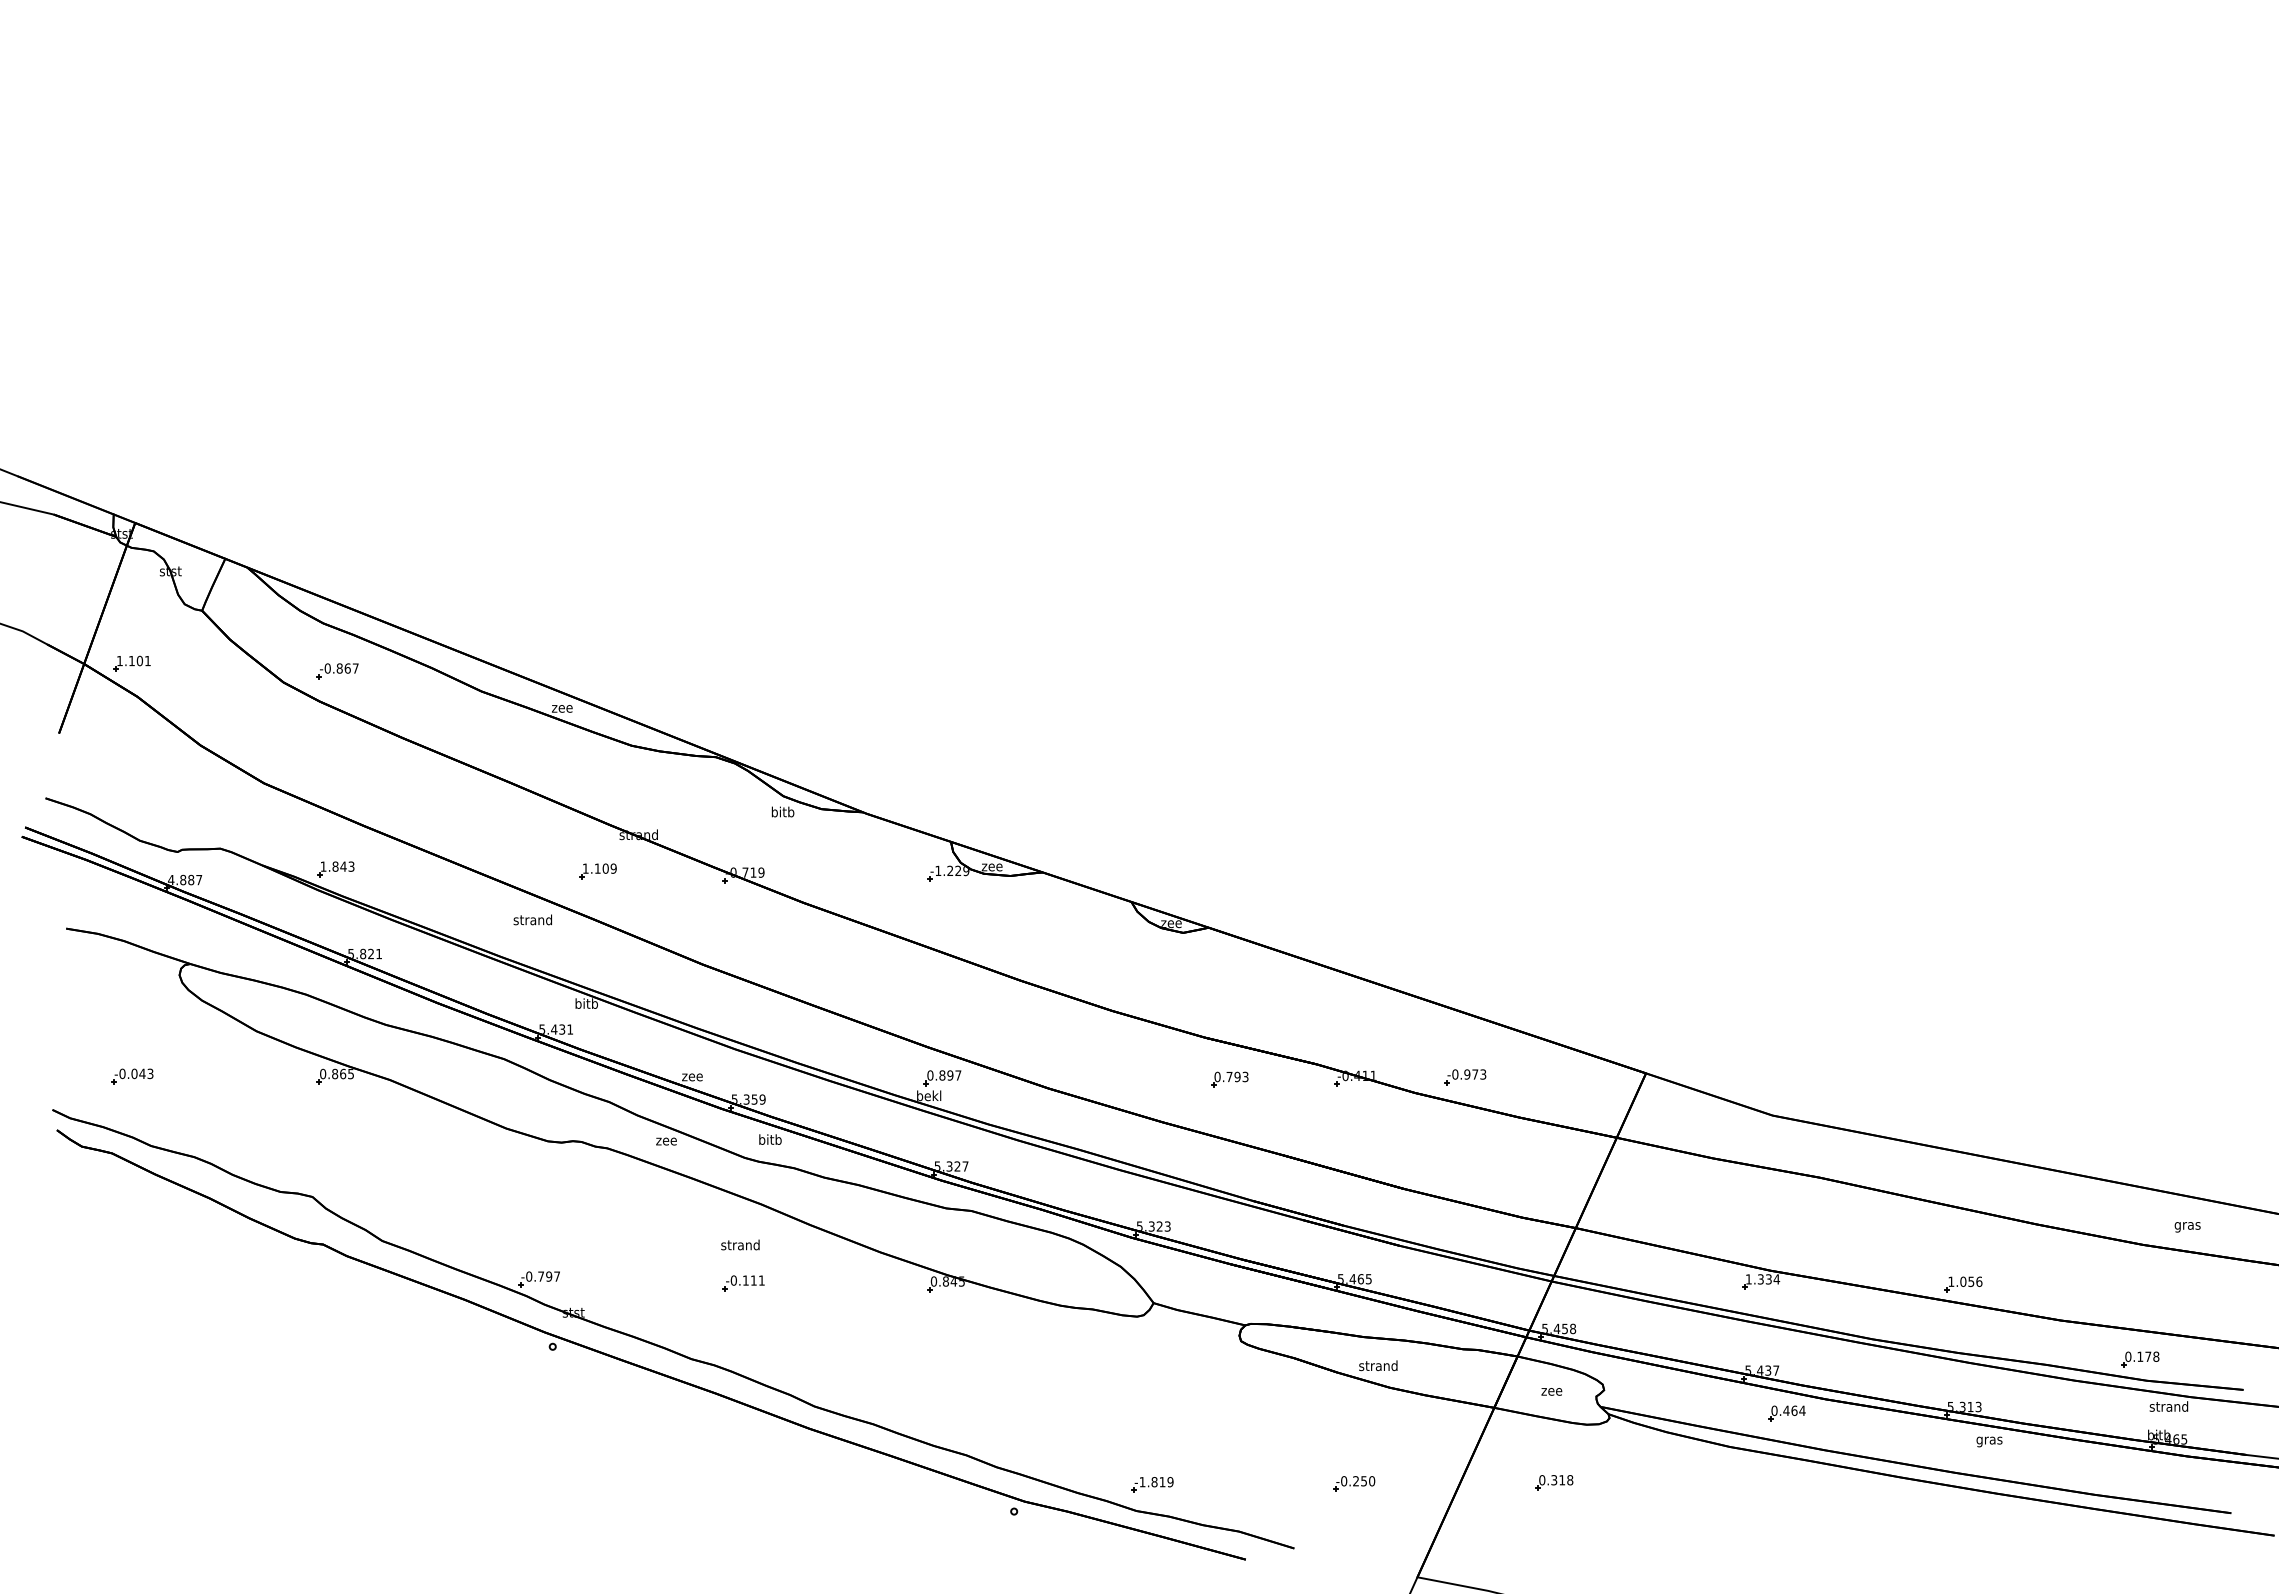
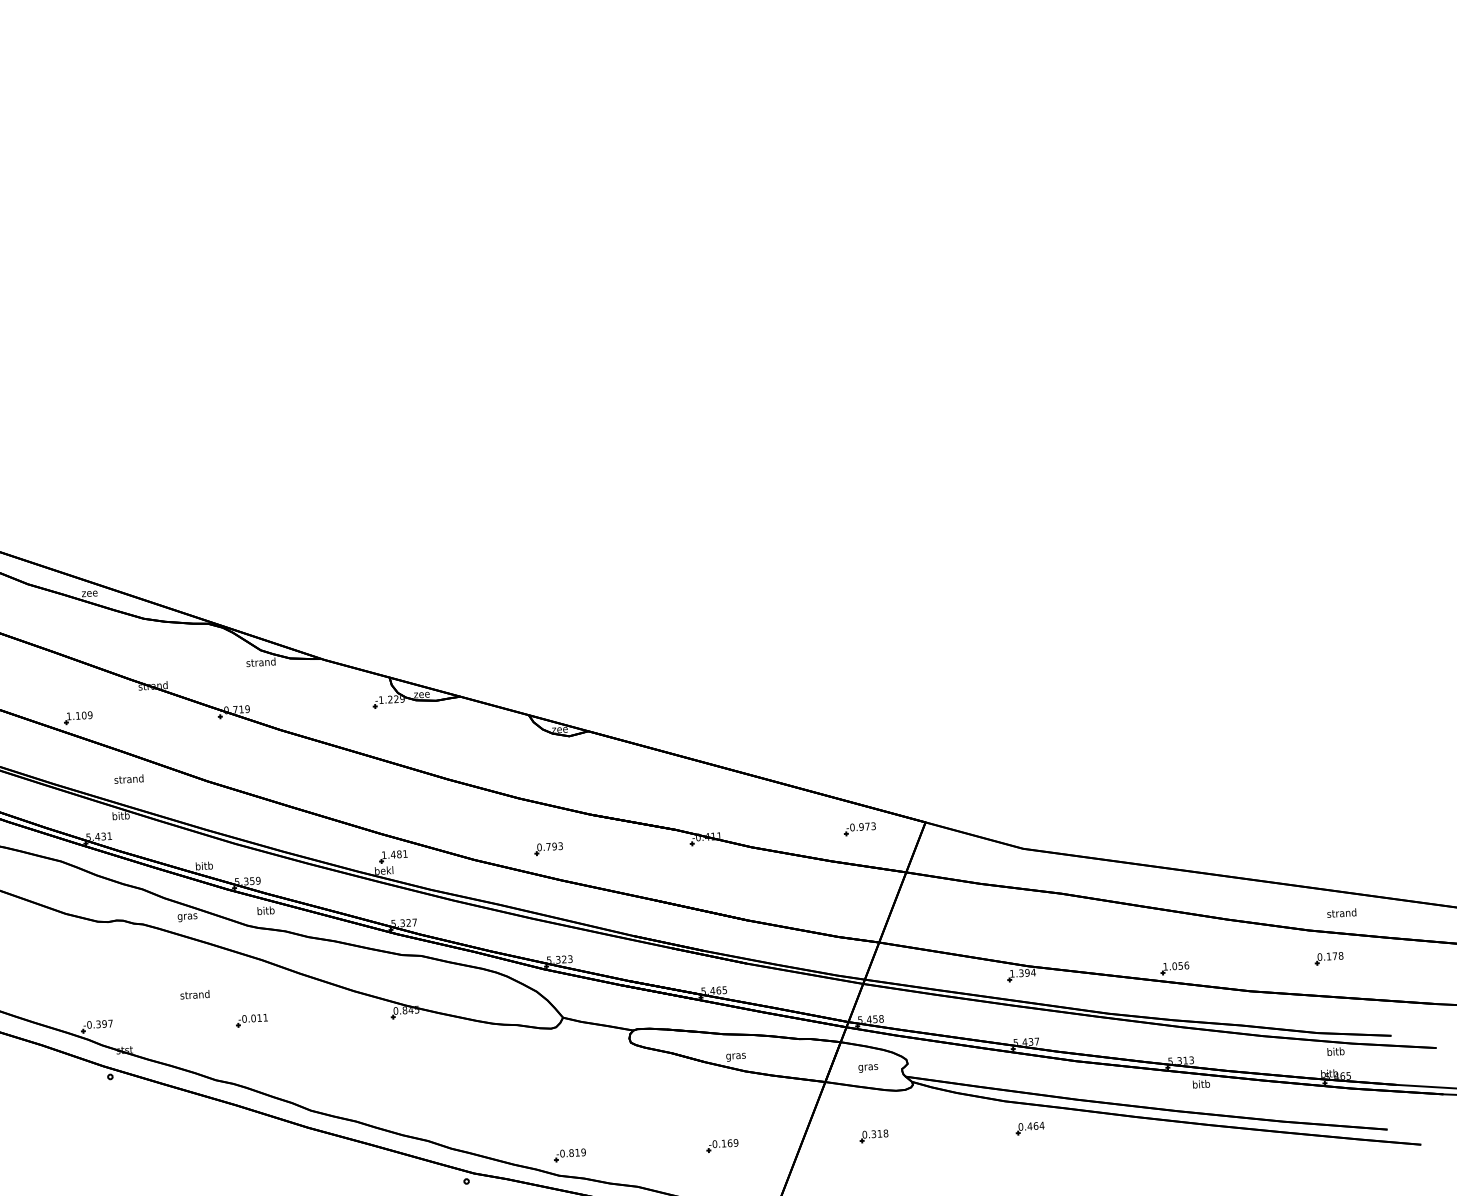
text: (782, 811) -> (260, 661), bitb -> strand
part: (597, 871) -> (78, 718), moved
text: (532, 919) -> (128, 778), moved
text: (692, 1075) -> (204, 865), zee -> bitb
text: (944, 1075) -> (394, 854), 0.897 -> 1.481
part: (1465, 1077) -> (860, 829), moved
part: (1229, 1079) -> (548, 848), moved
text: (666, 1142) -> (187, 917), zee -> gras
text: (2187, 1225) -> (1341, 913), gras -> strand
text: (740, 1244) -> (194, 994), moved
text: (541, 1276) -> (98, 1024), -0.797 -> -0.397
text: (1768, 1279) -> (1027, 972), 1.334 -> 1.394
text: (745, 1280) -> (253, 1018), -0.111 -> -0.011
part: (2140, 1359) -> (1329, 958), moved
text: (1378, 1366) -> (735, 1055), strand -> gras
text: (1551, 1393) -> (868, 1068), zee -> gras
text: (2168, 1406) -> (1335, 1051), strand -> bitb
part: (1786, 1413) -> (1030, 1128), moved
text: (1989, 1440) -> (1201, 1085), gras -> bitb
text: (1363, 1481) -> (729, 1143), -0.250 -> -0.169
text: (1142, 1482) -> (562, 1153), -1.819 -> -0.819

